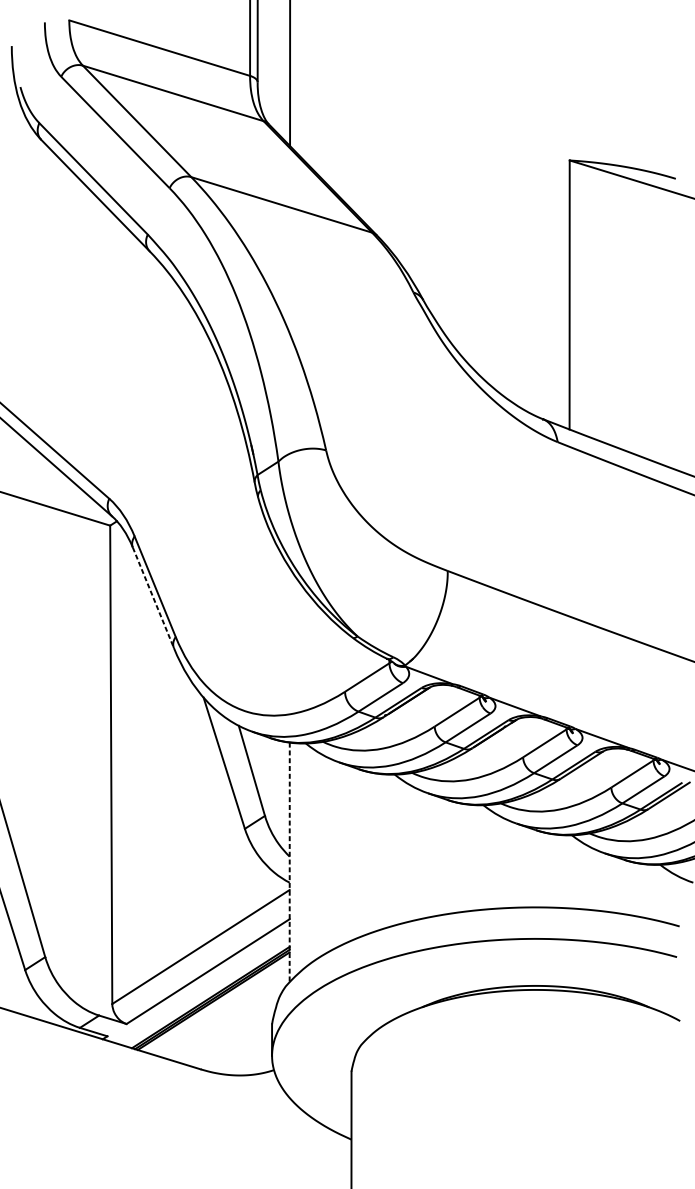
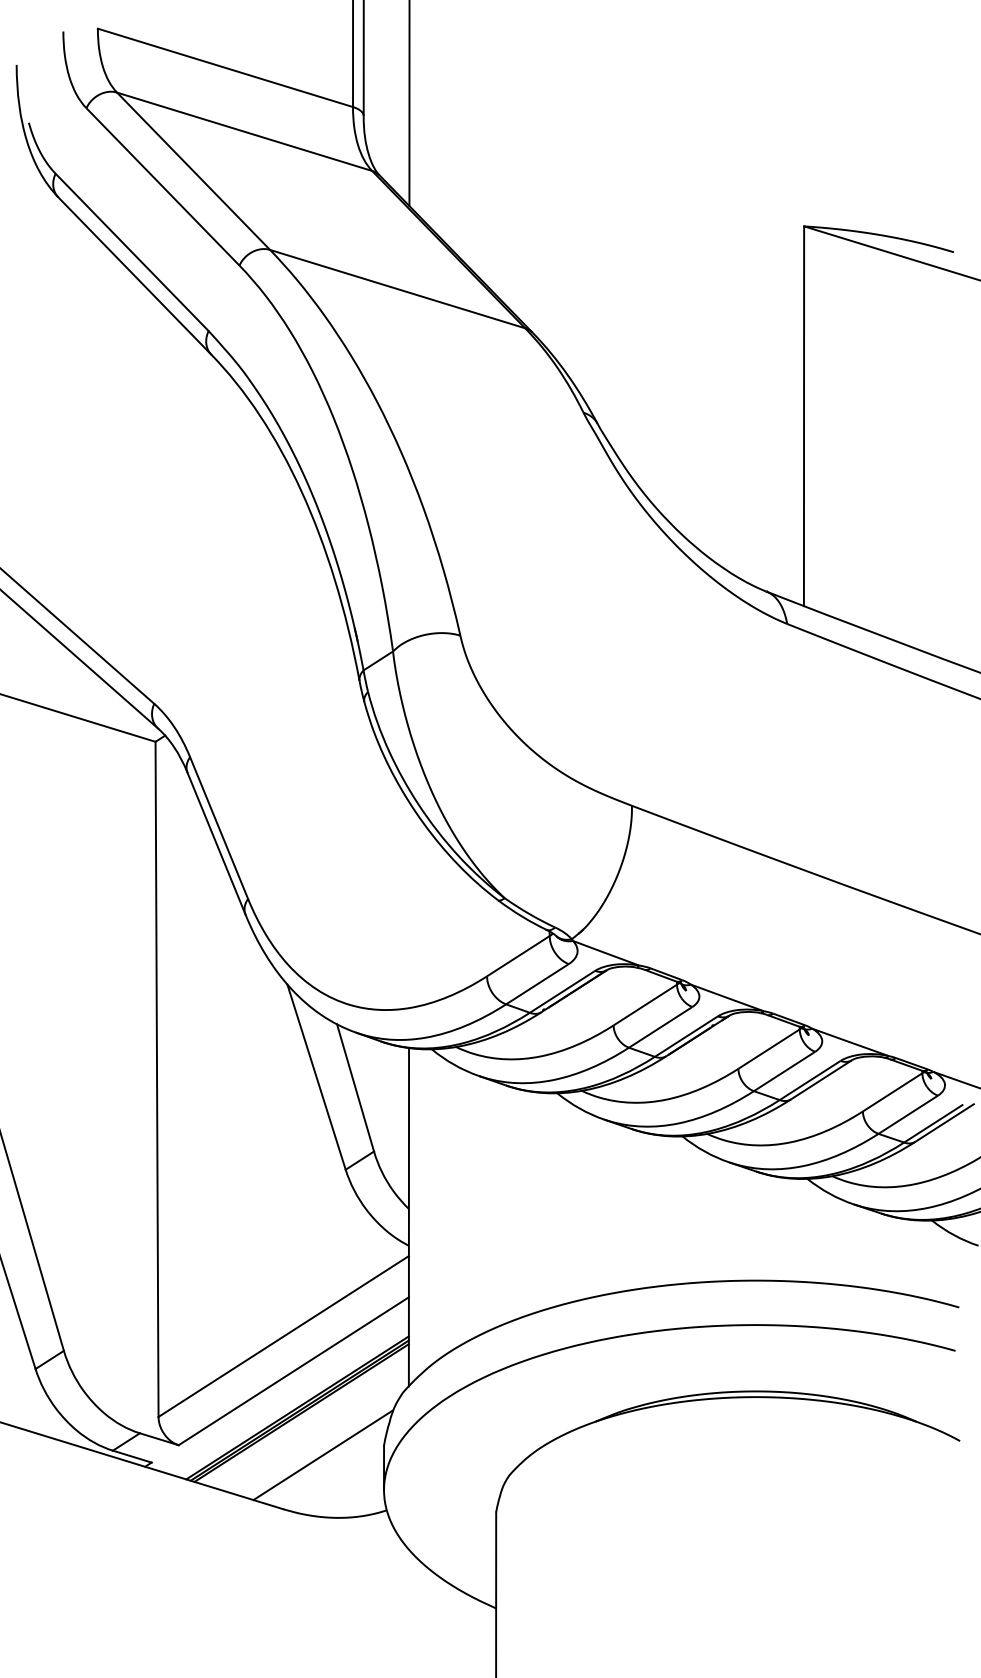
line: (153, 597) -> (216, 843), dashed -> solid
line: (289, 862) -> (408, 1217), dashed -> solid
line: (228, 1031) -> (322, 1455), added

